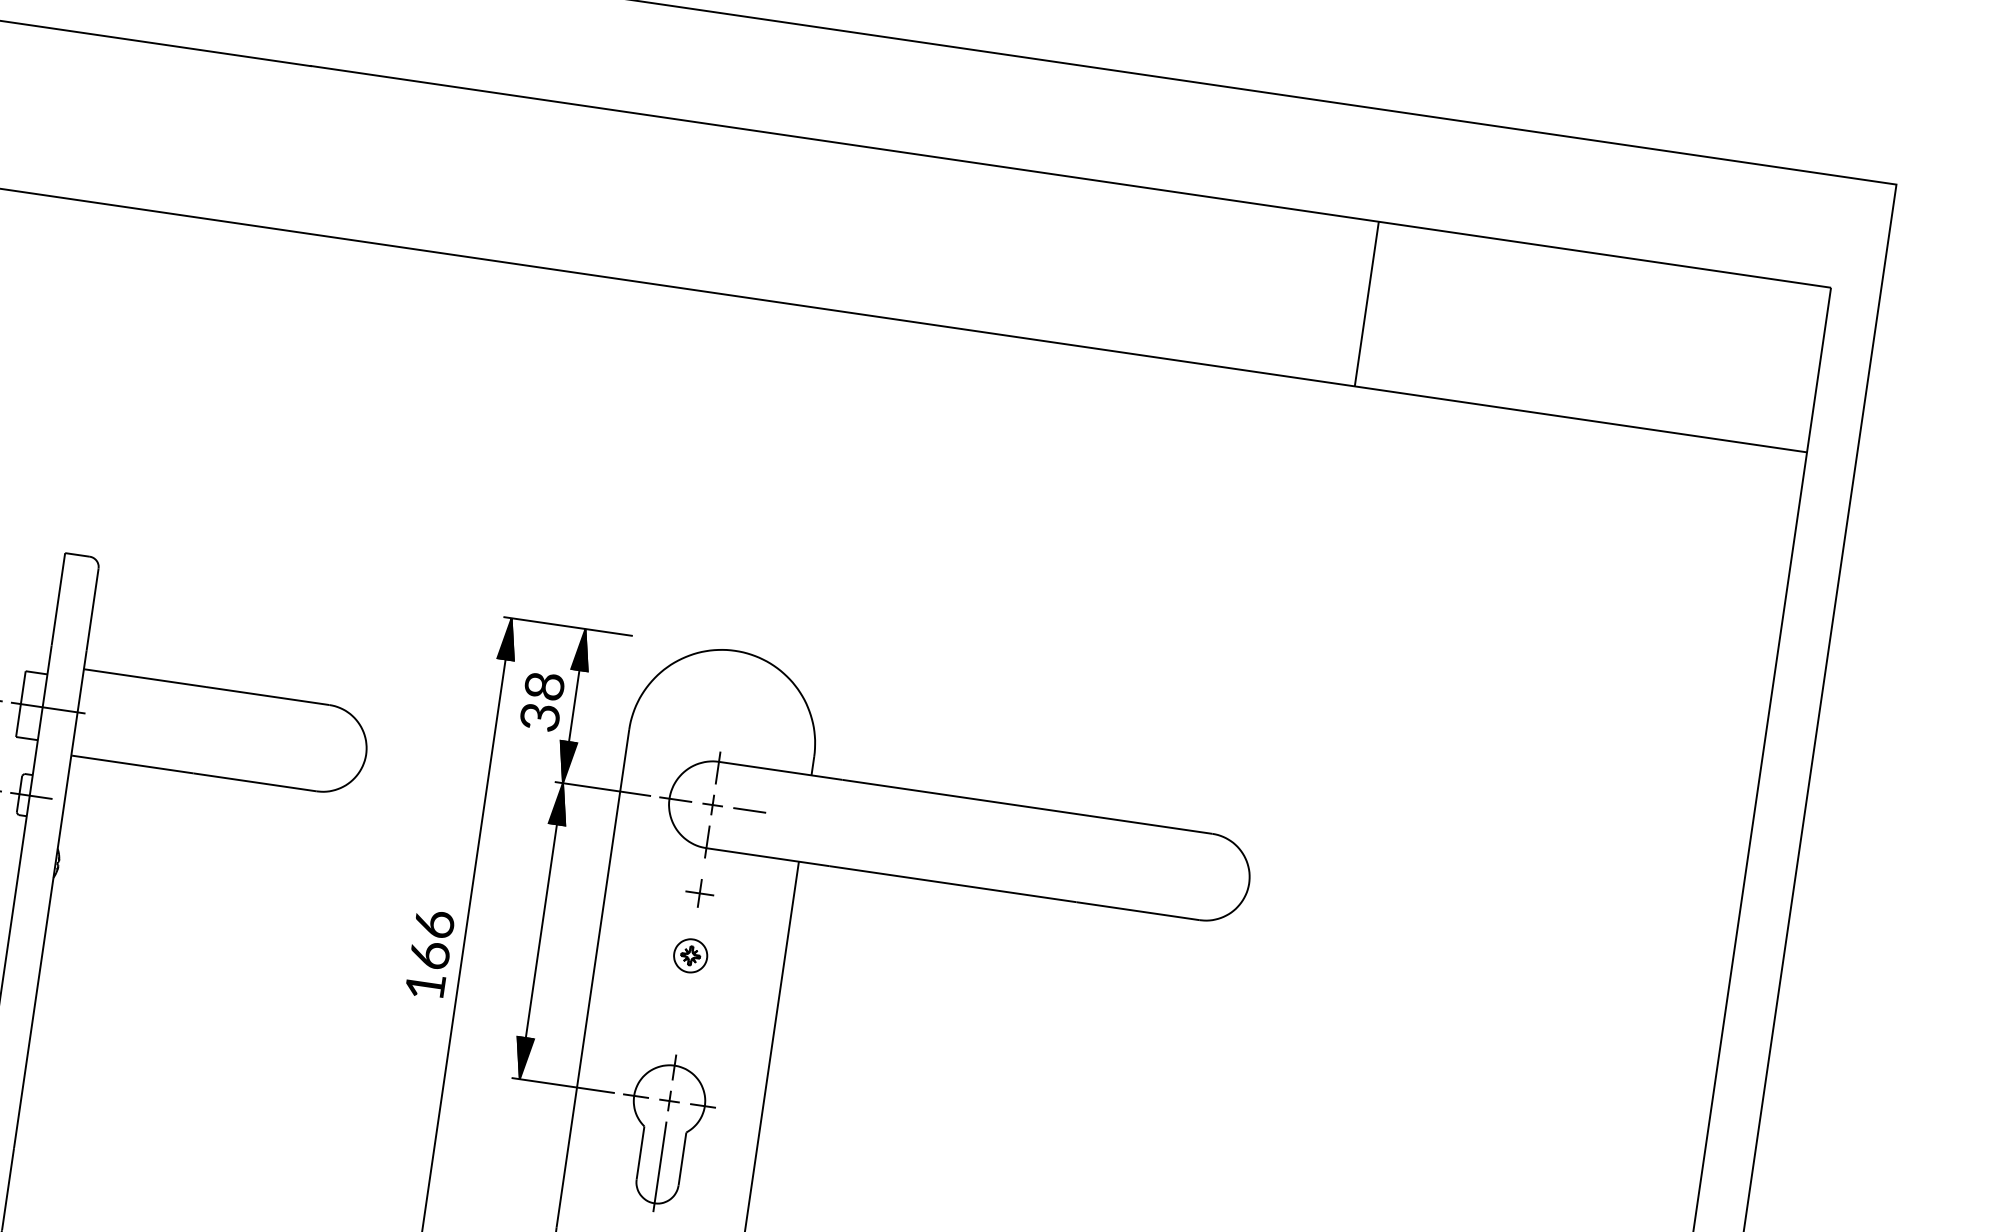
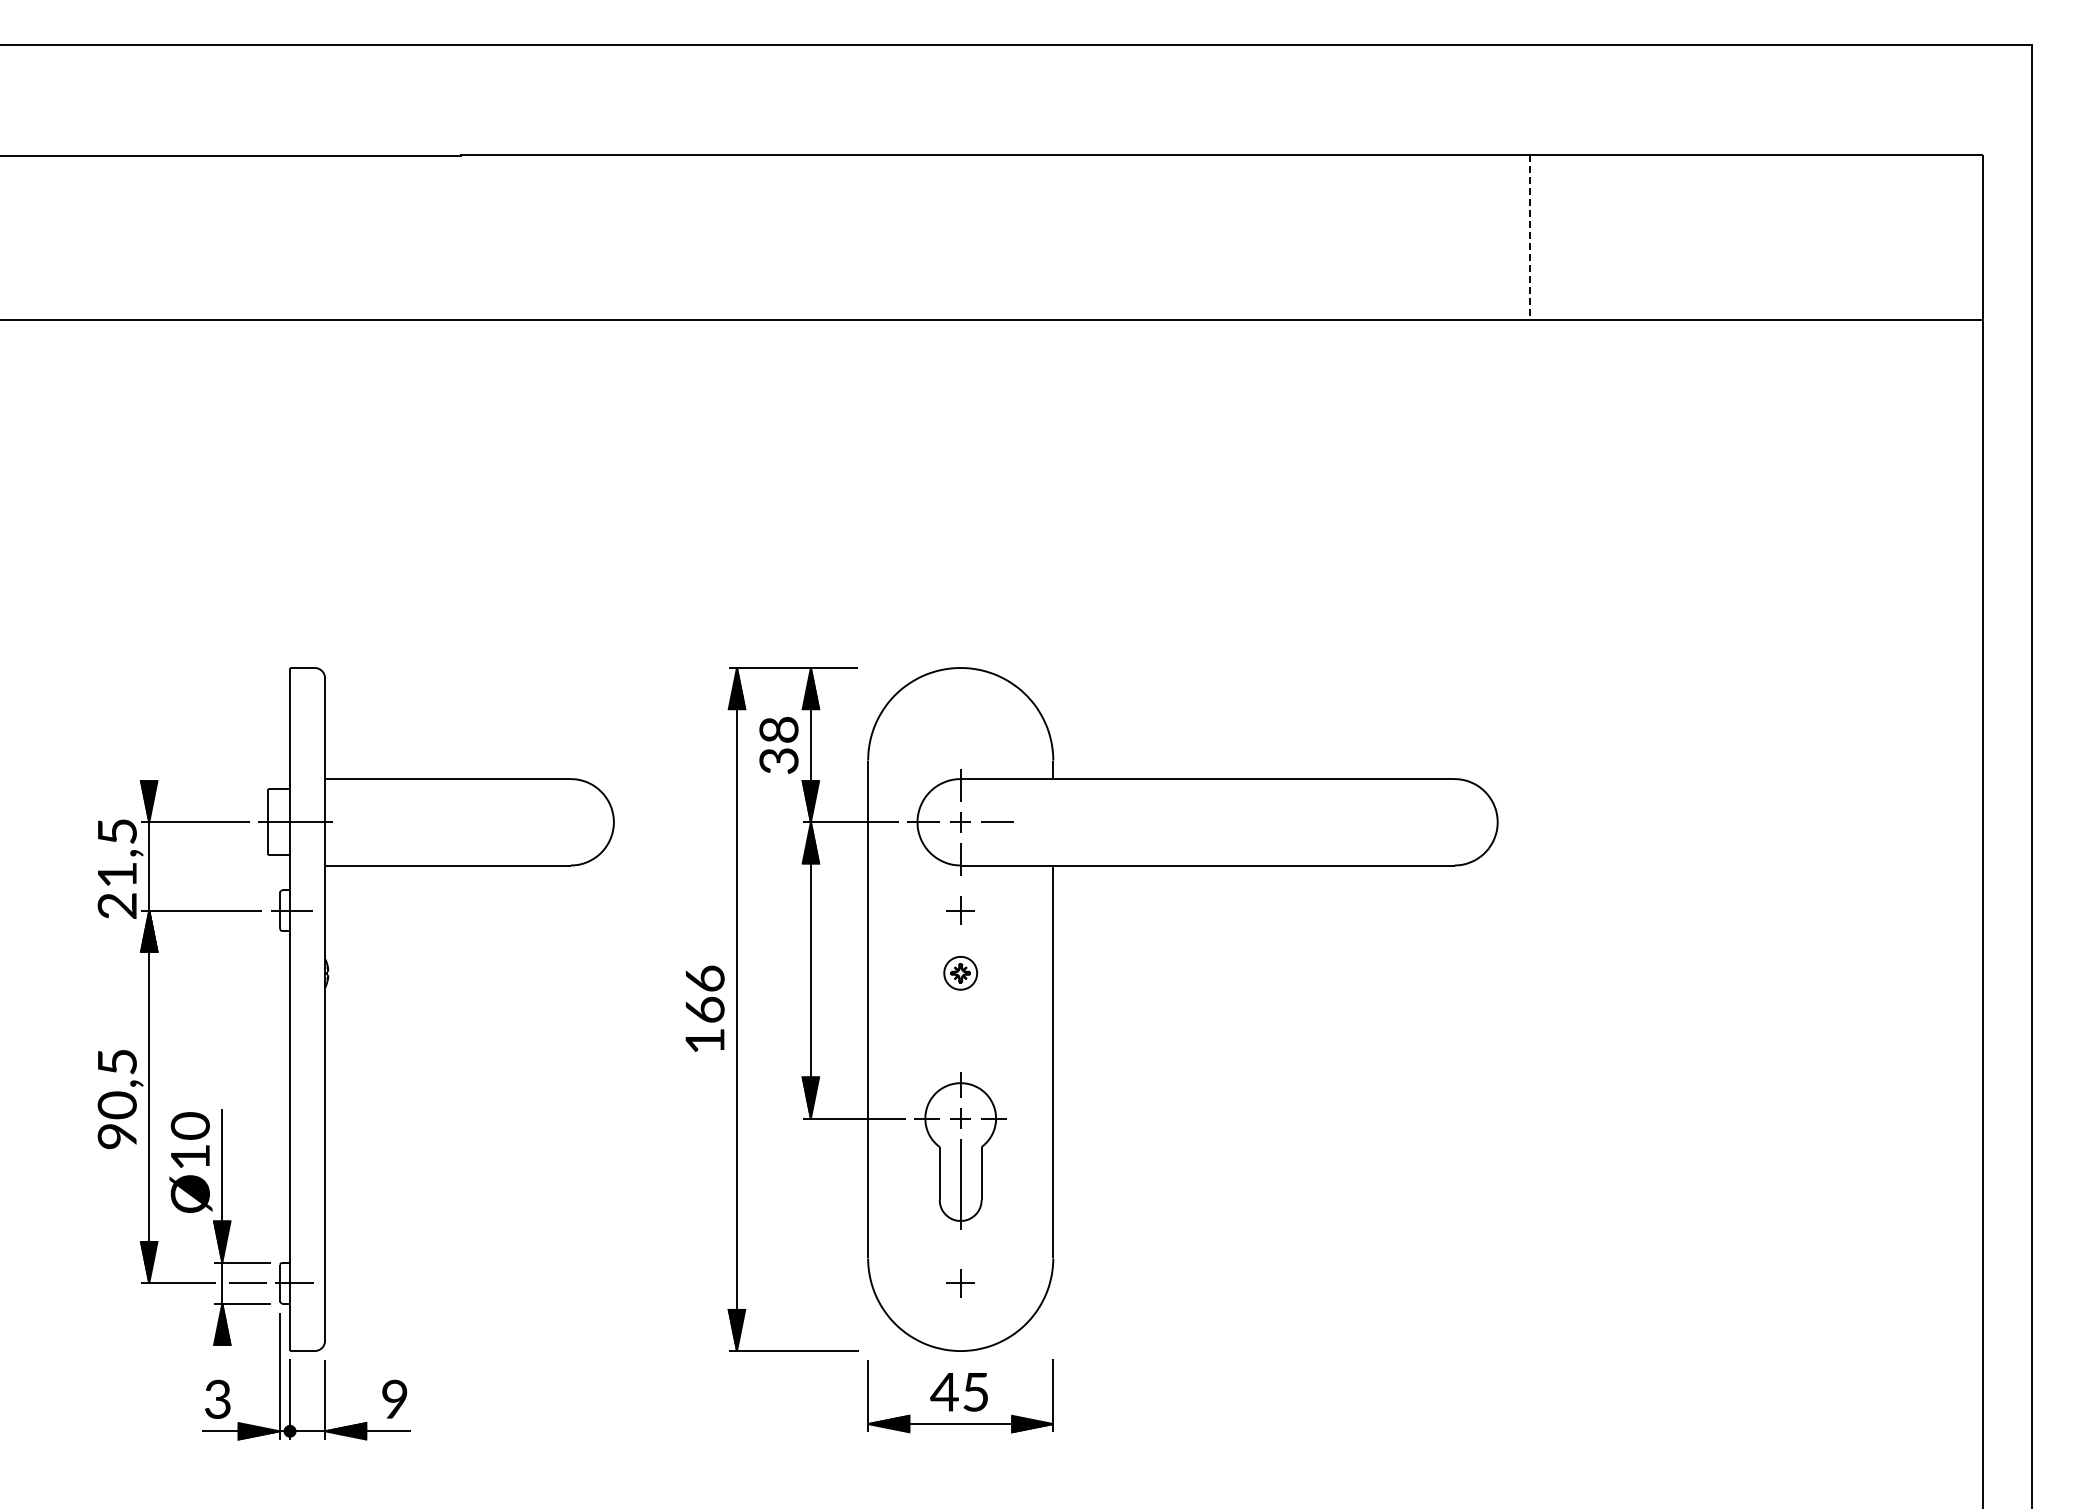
line: (1367, 304) -> (1530, 238), solid -> dashed

